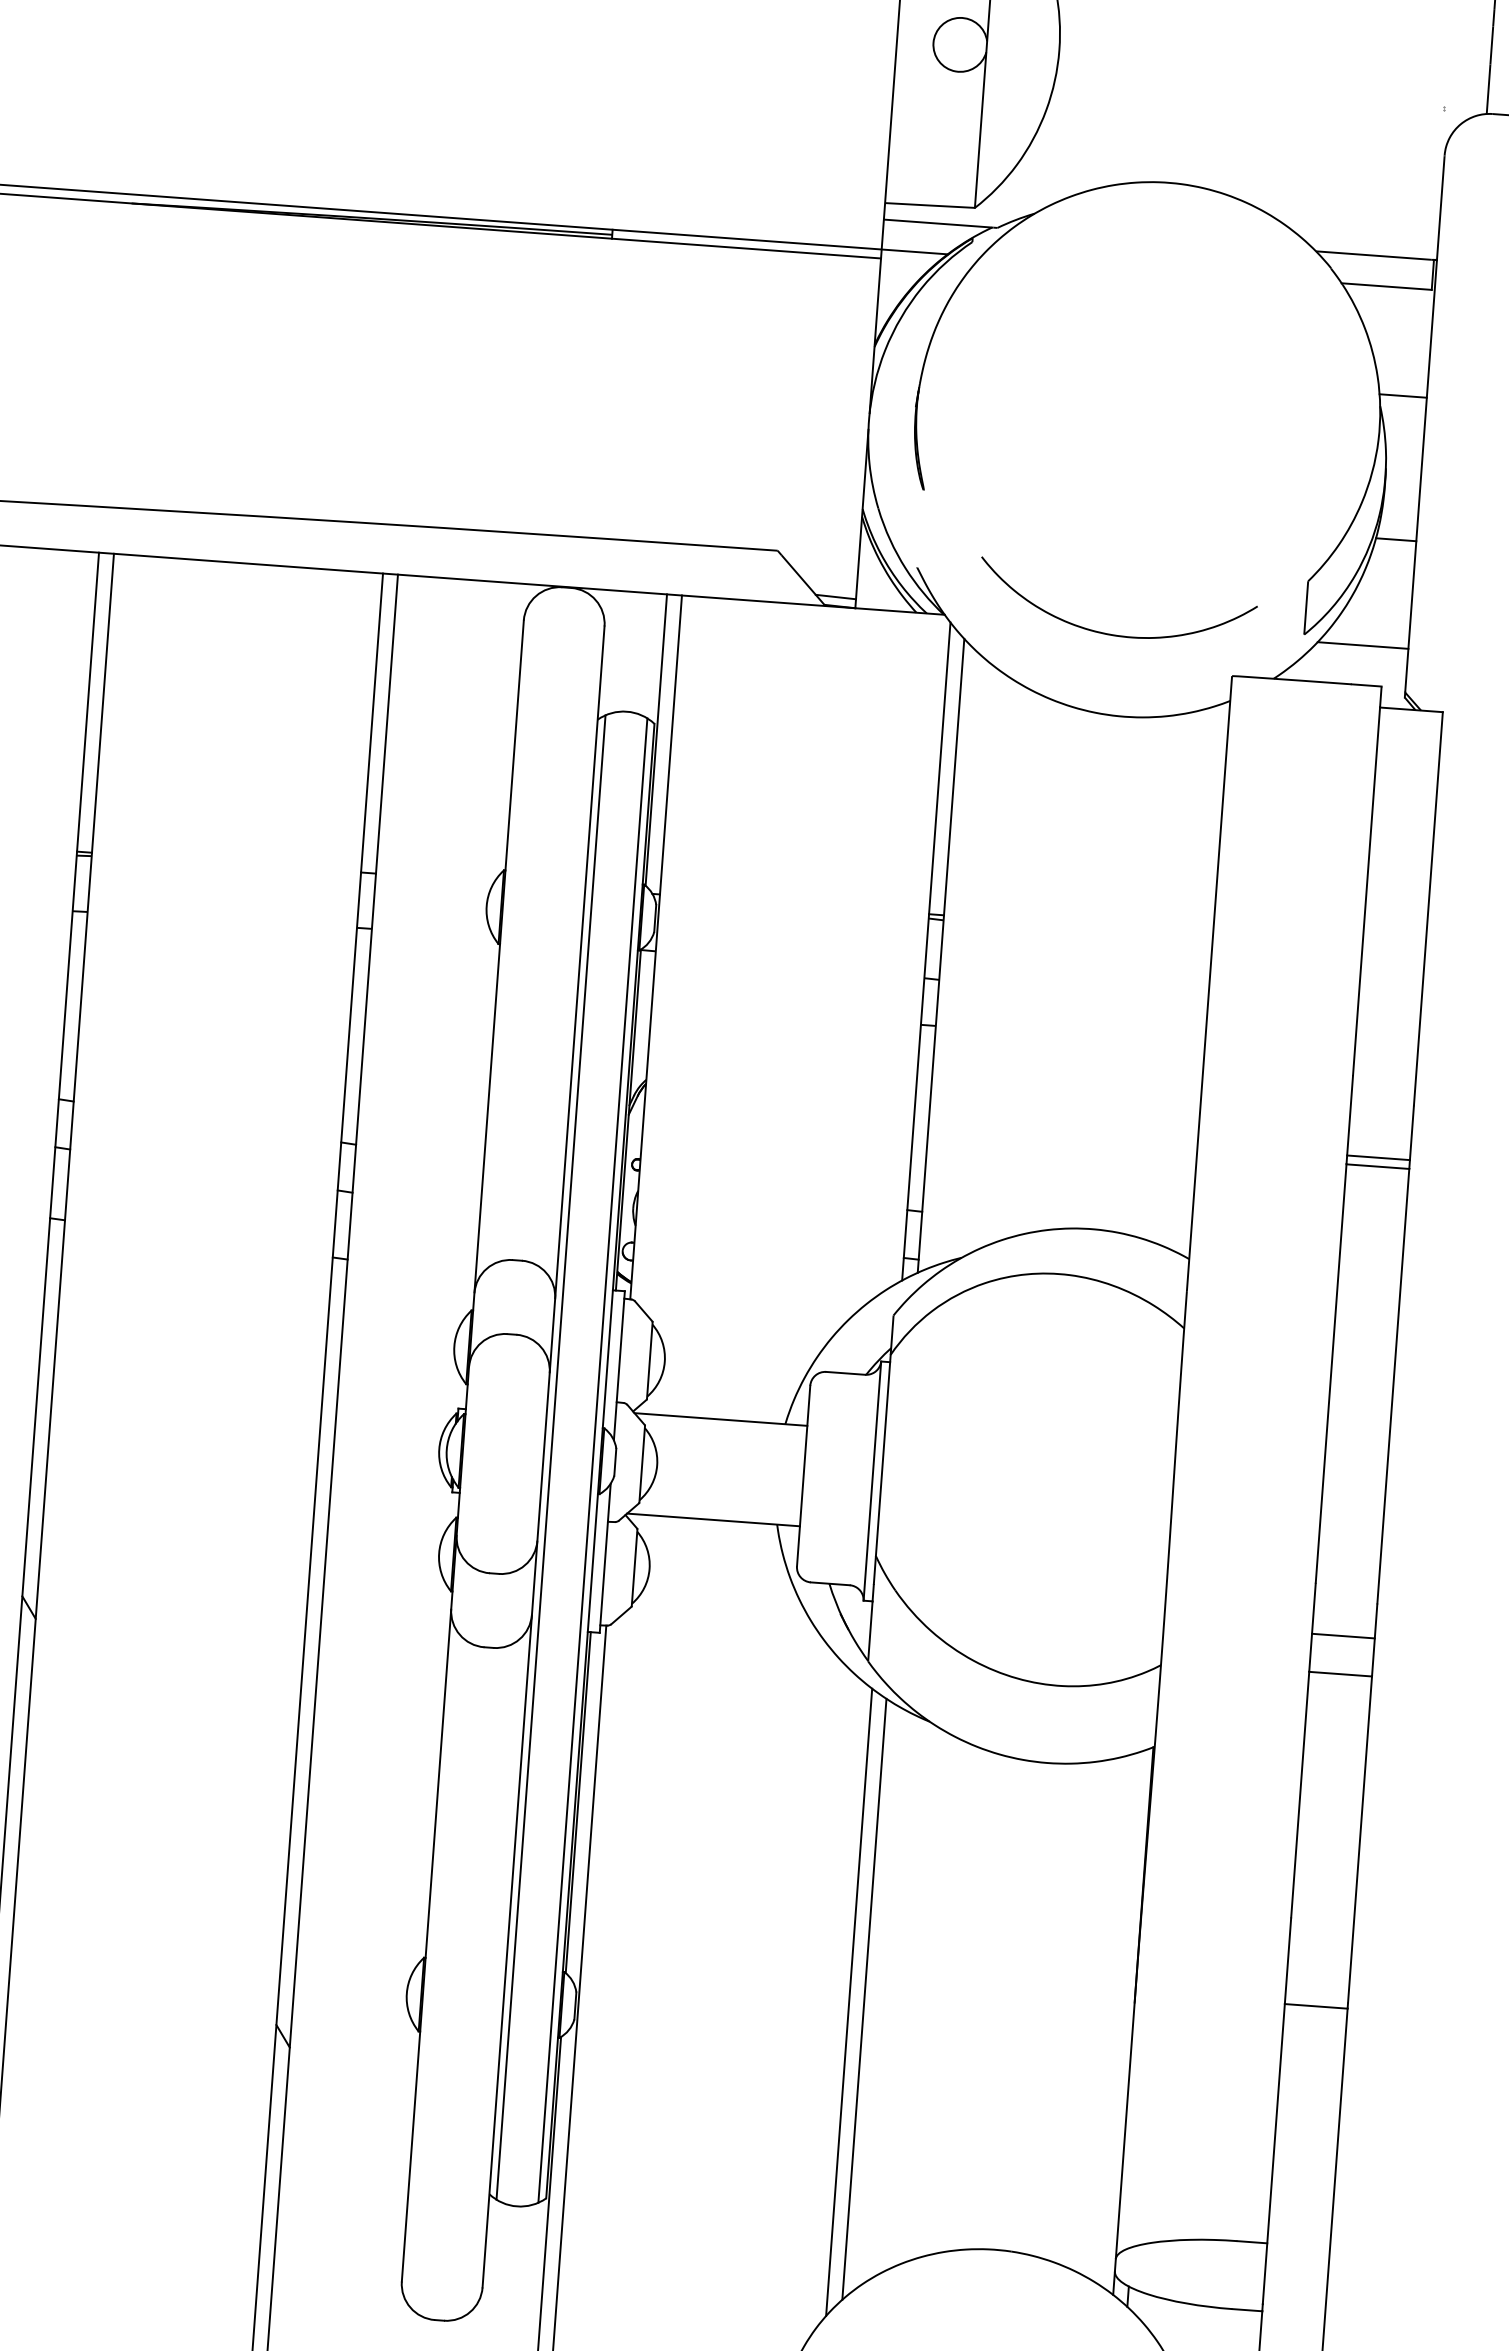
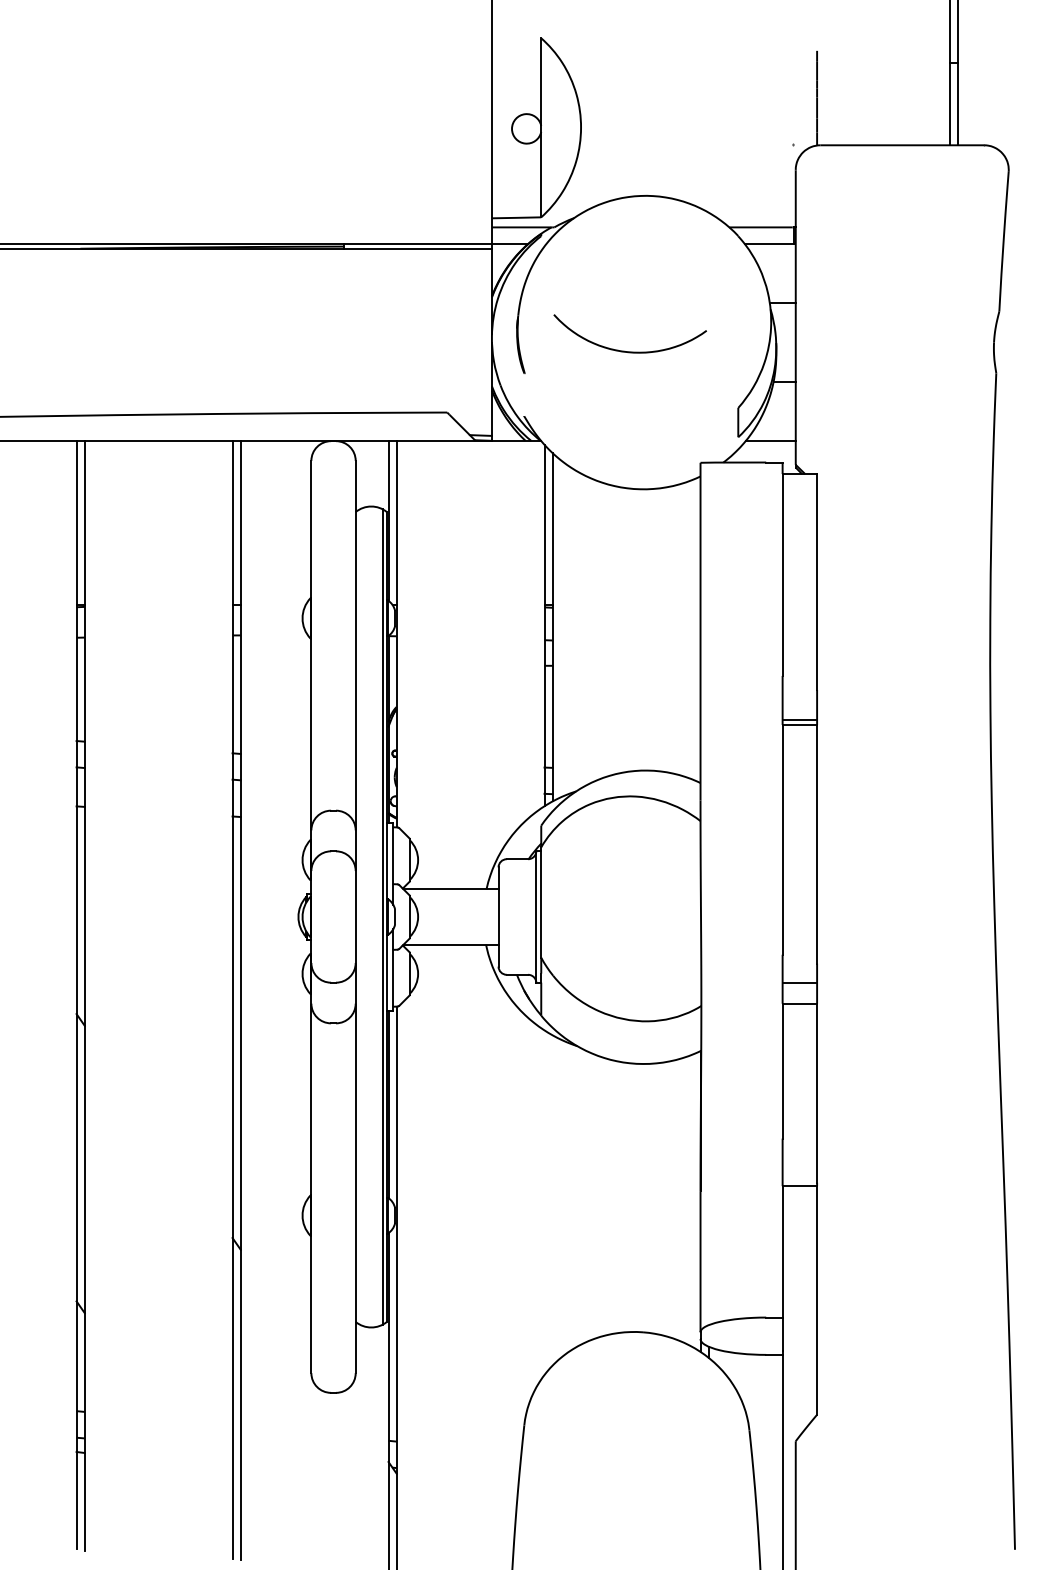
part: (1105, 631) -> (624, 350), moved
line: (550, 1456) -> (359, 916), removed
line: (863, 1999) -> (552, 1200), removed
line: (849, 2001) -> (544, 1202), removed

